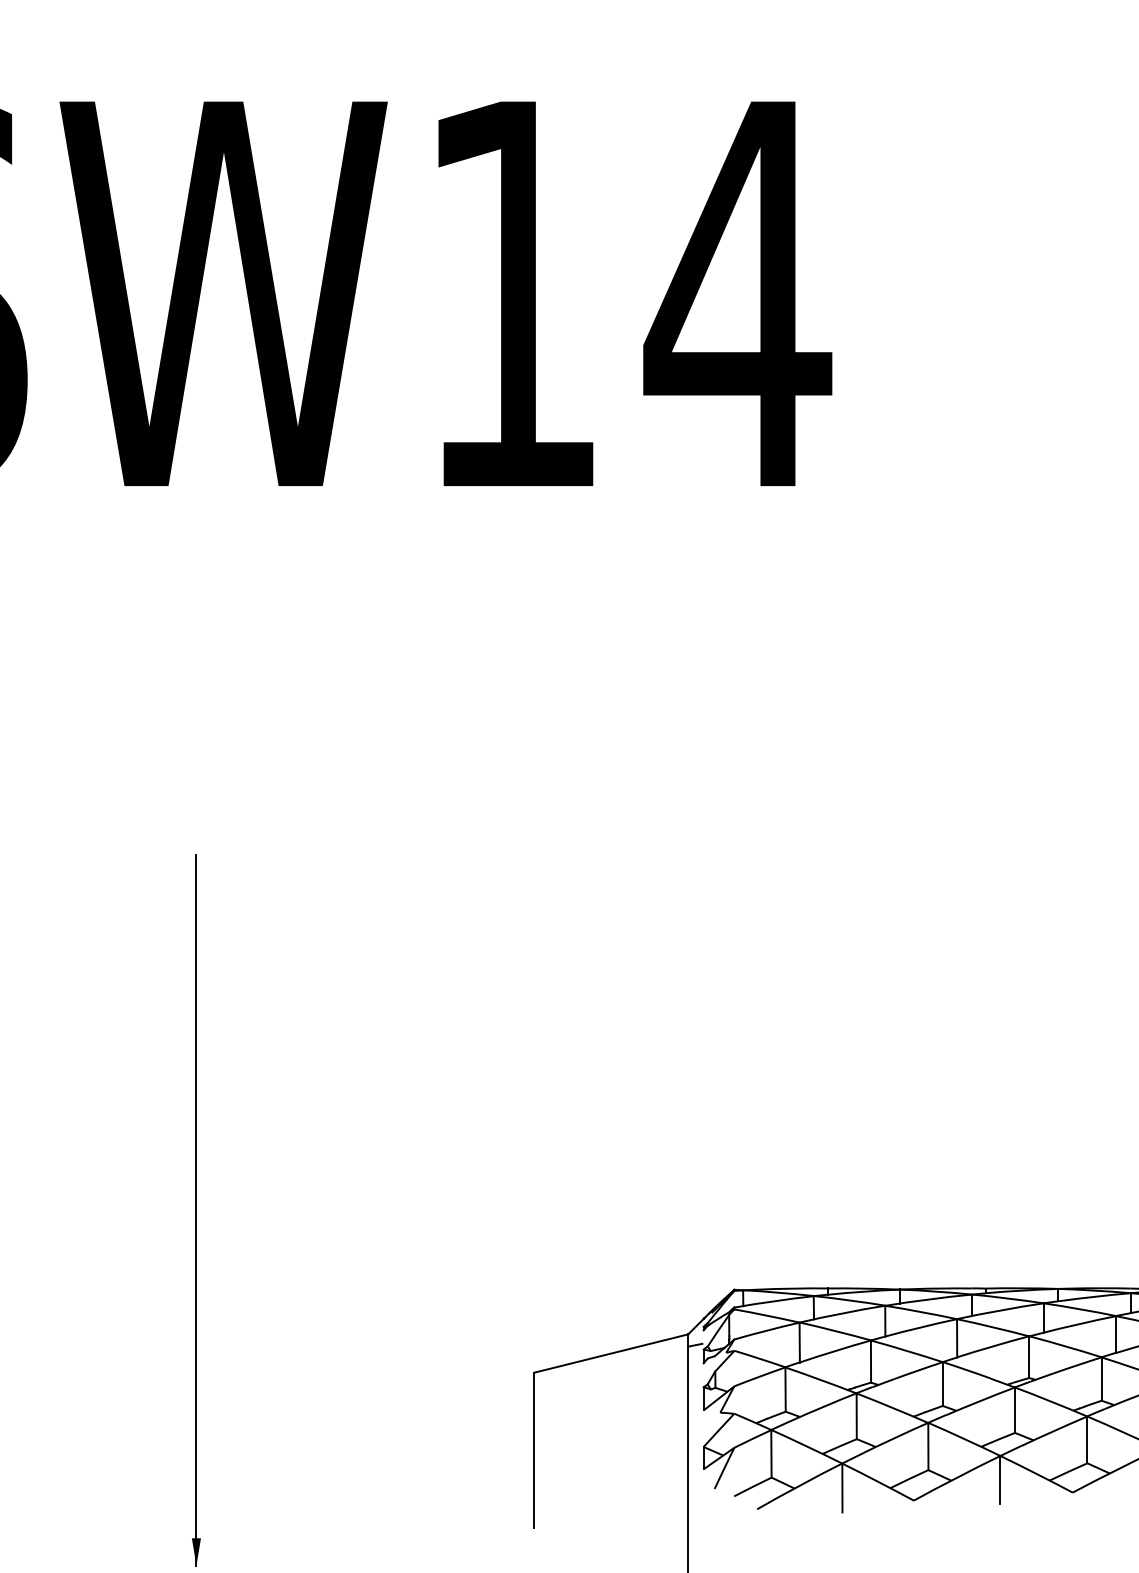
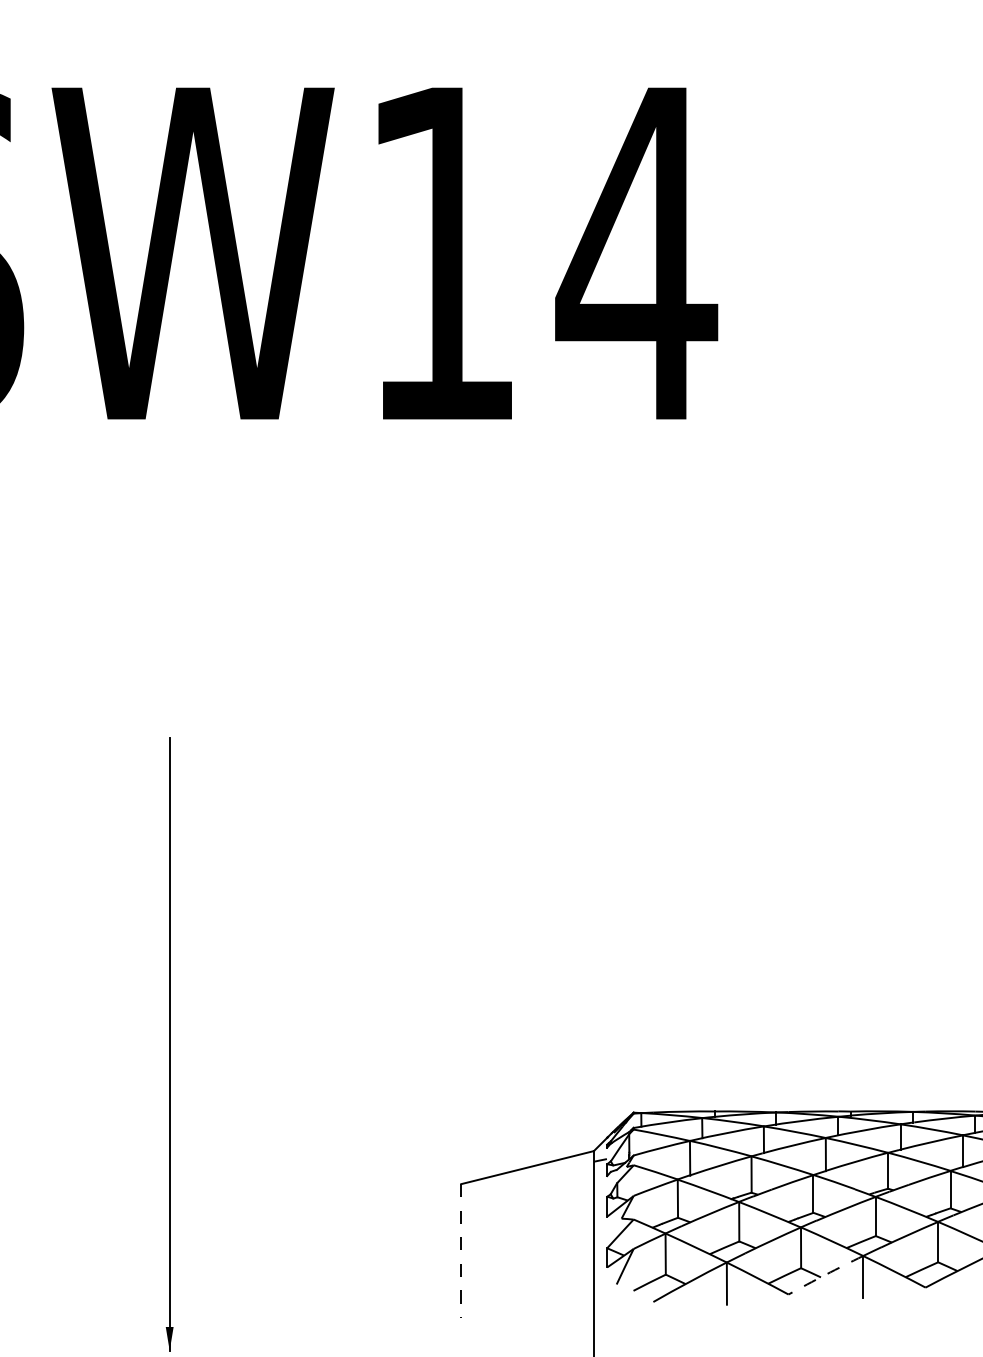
line: (534, 1450) -> (461, 1251), solid -> dashed
arc: (956, 1477) -> (825, 1274), solid -> dashed

